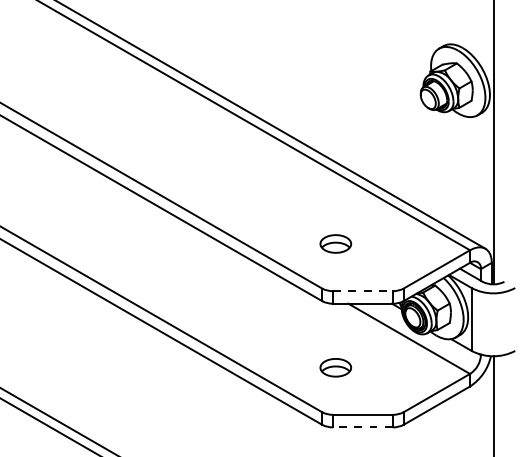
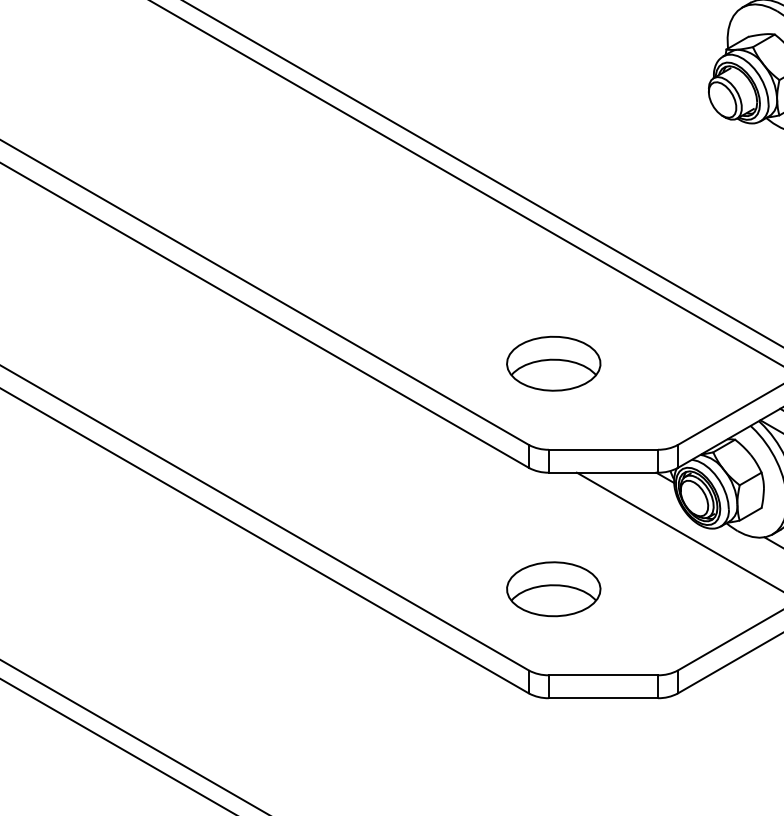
part: (335, 243) -> (553, 362), size x1.67
line: (362, 291) -> (602, 450), dashed -> solid
part: (335, 367) -> (553, 589), size x1.67
line: (362, 427) -> (602, 698), dashed -> solid

